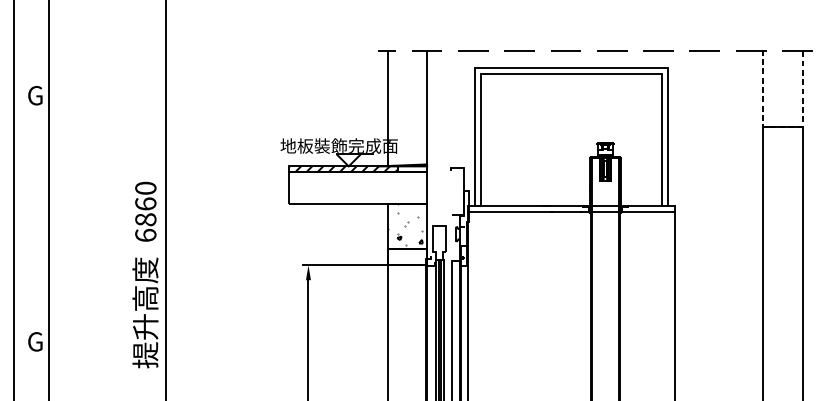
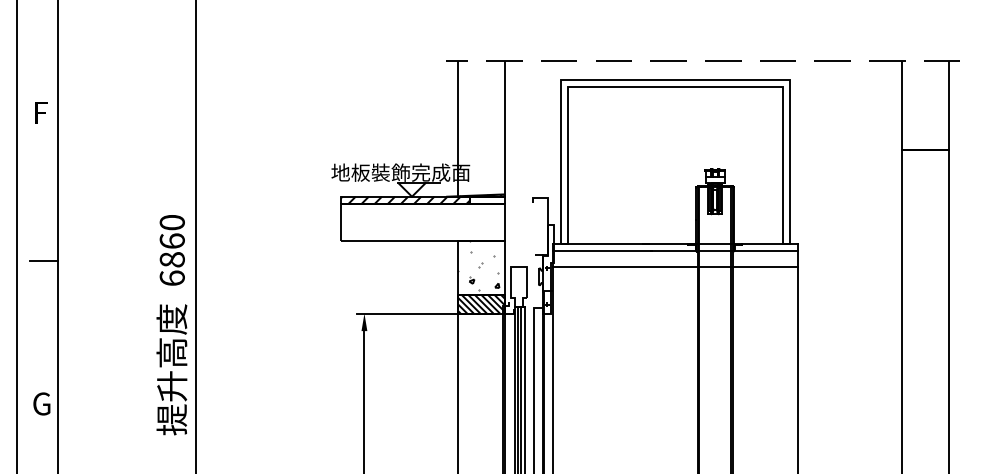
text: (35, 95) -> (41, 112), G -> F
line: (782, 127) -> (924, 150), dashed -> solid
line: (36, 221) -> (43, 261), added
line: (570, 226) -> (674, 267), added
hatch: (406, 256) -> (480, 303), added

